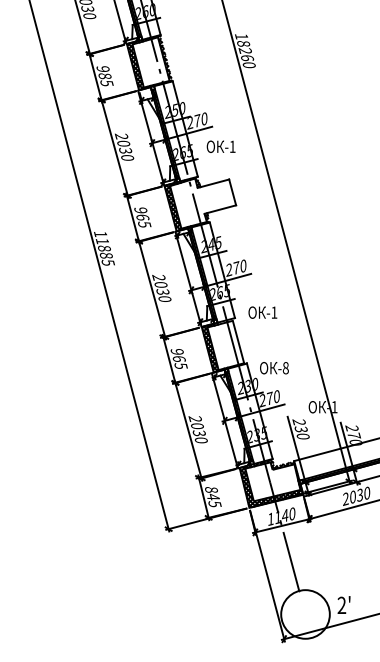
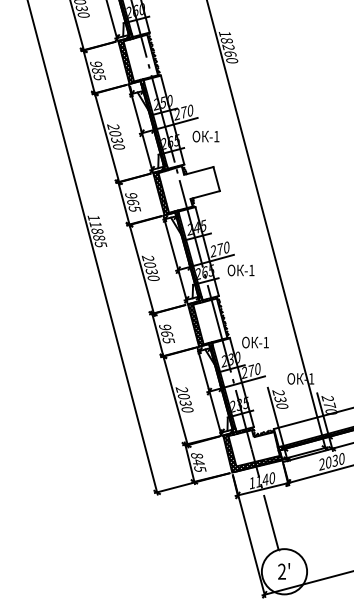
text: (262, 312) -> (240, 270), moved
hatch: (231, 343) -> (215, 319), added
text: (285, 368) -> (265, 342), -8 -> -1
text: (343, 604) -> (283, 570), moved

